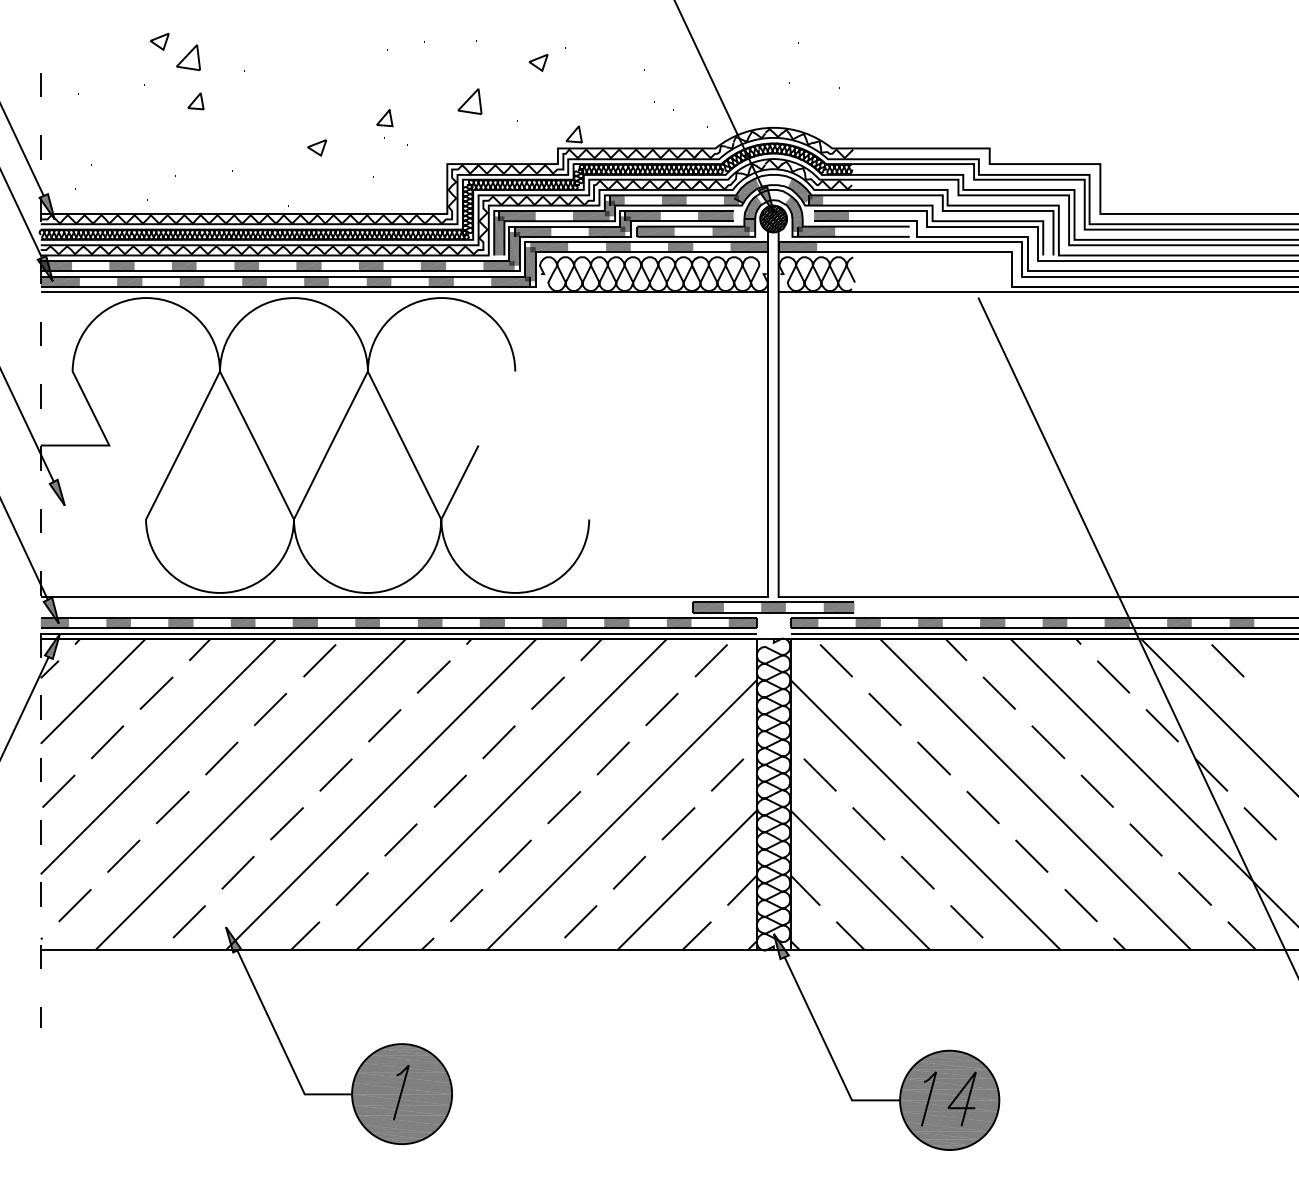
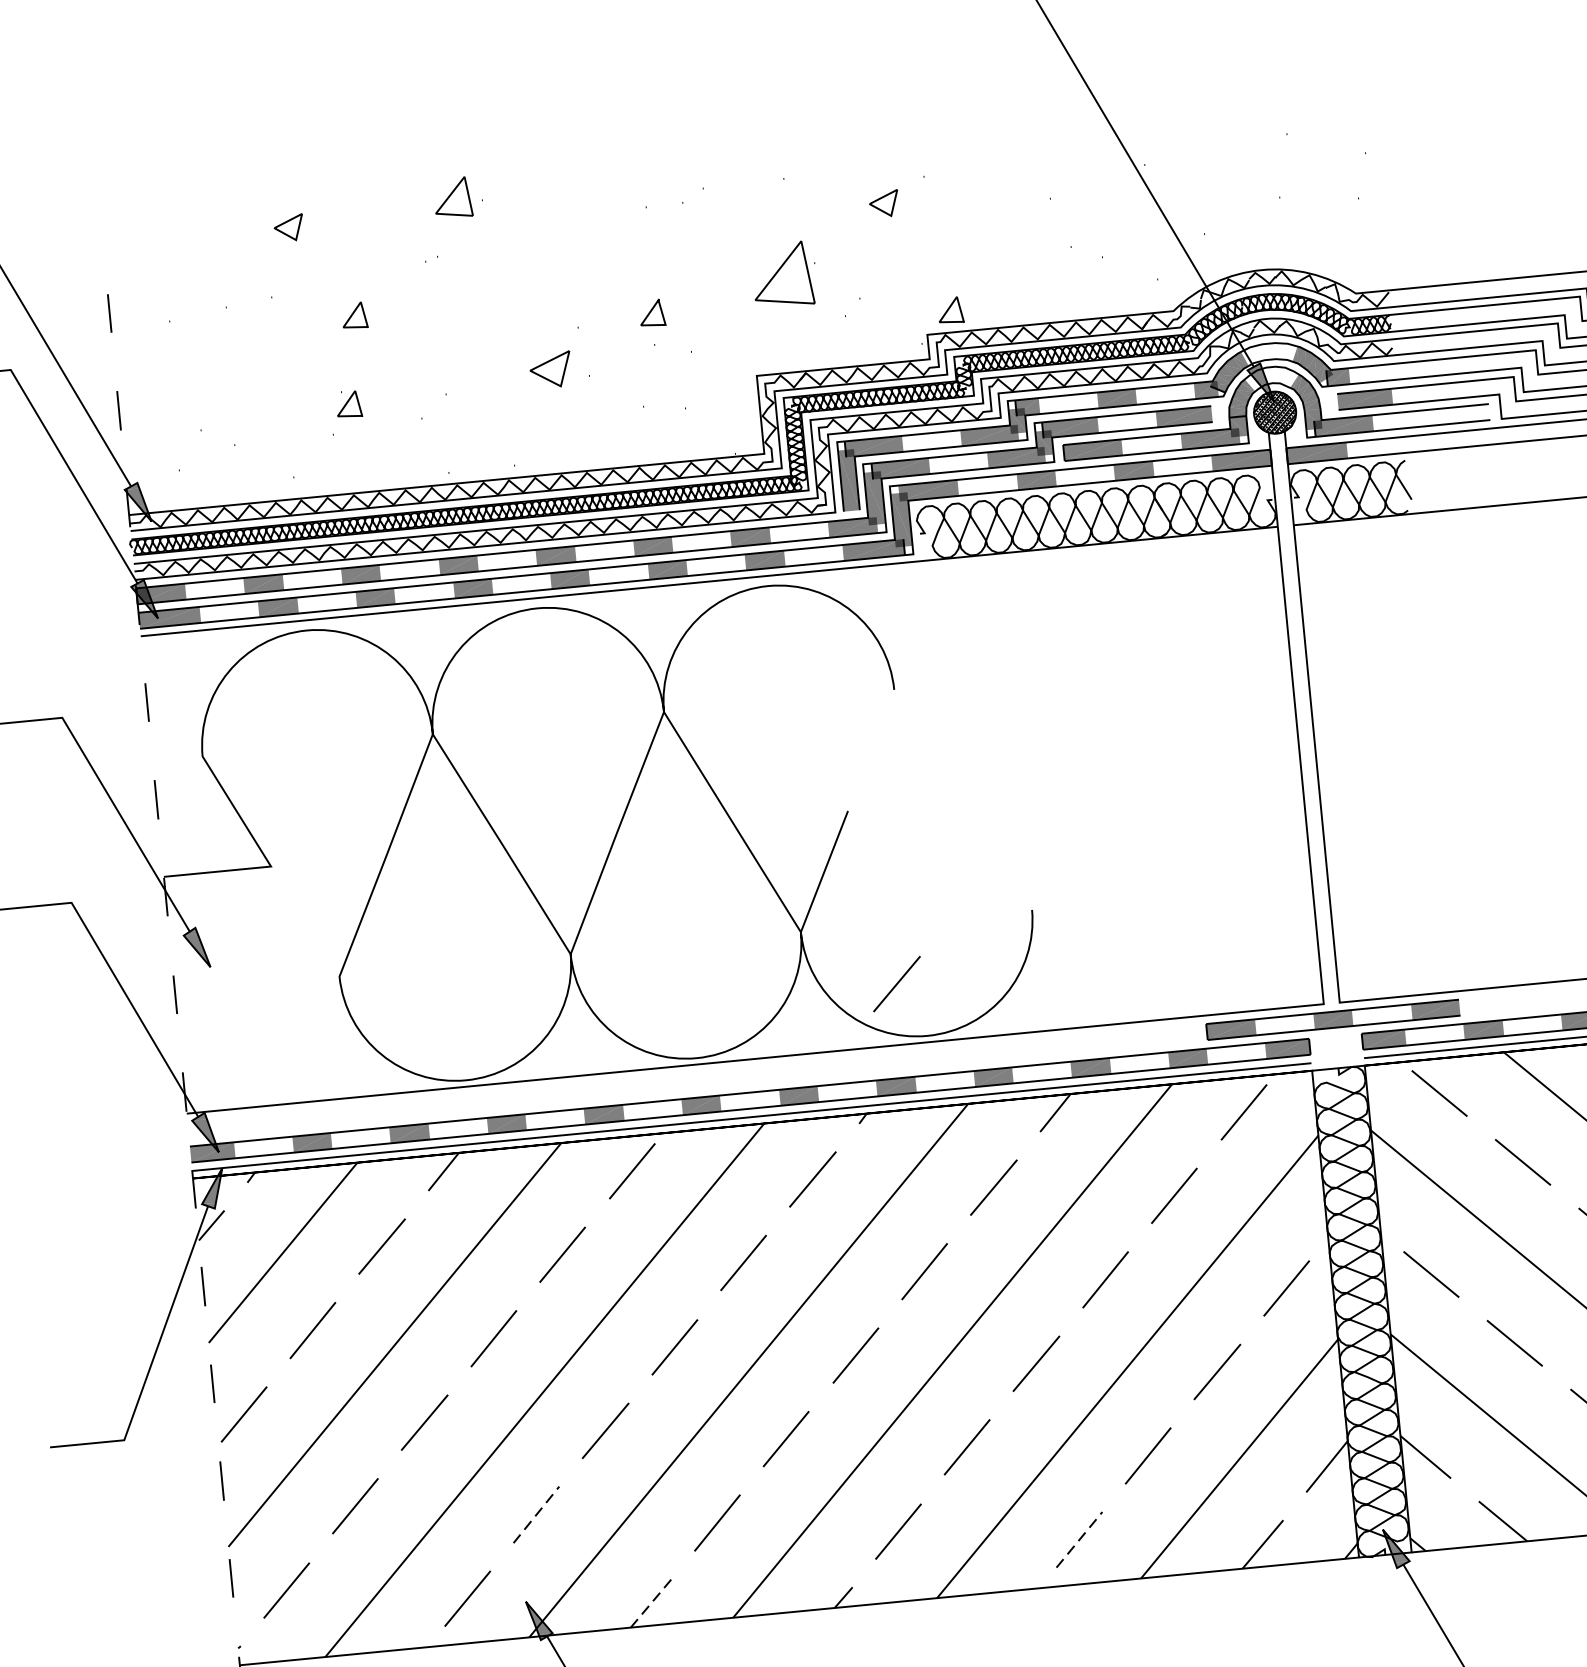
part: (188, 57) -> (452, 197), moved
part: (469, 101) -> (782, 274), size x1.6
part: (317, 147) -> (551, 369), size x1.4
line: (186, 156) -> (348, 403), added
line: (498, 557) -> (896, 982), added
line: (238, 872) -> (537, 1514), solid -> dashed
line: (580, 921) -> (1078, 1539), solid -> dashed
line: (305, 935) -> (651, 1602), solid -> dashed

